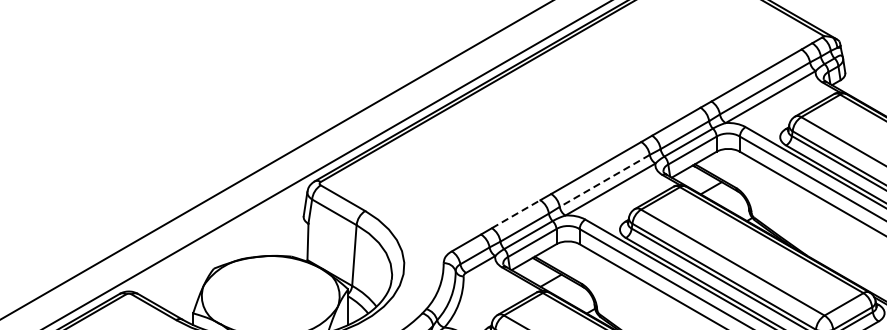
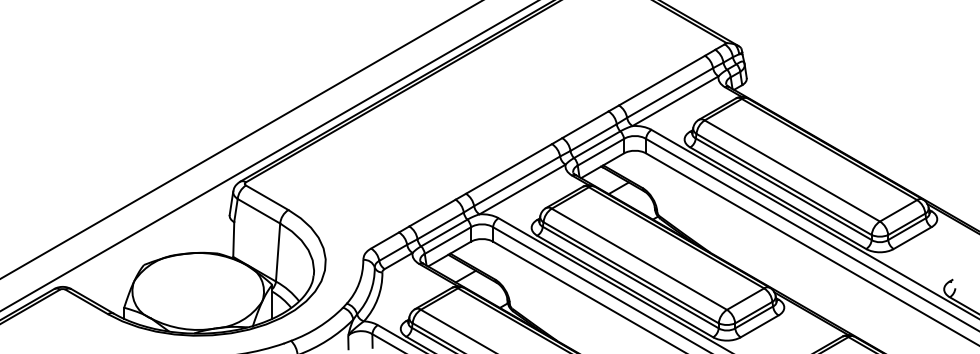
line: (605, 181) -> (517, 181), dashed -> solid
line: (516, 214) -> (432, 213), dashed -> solid

